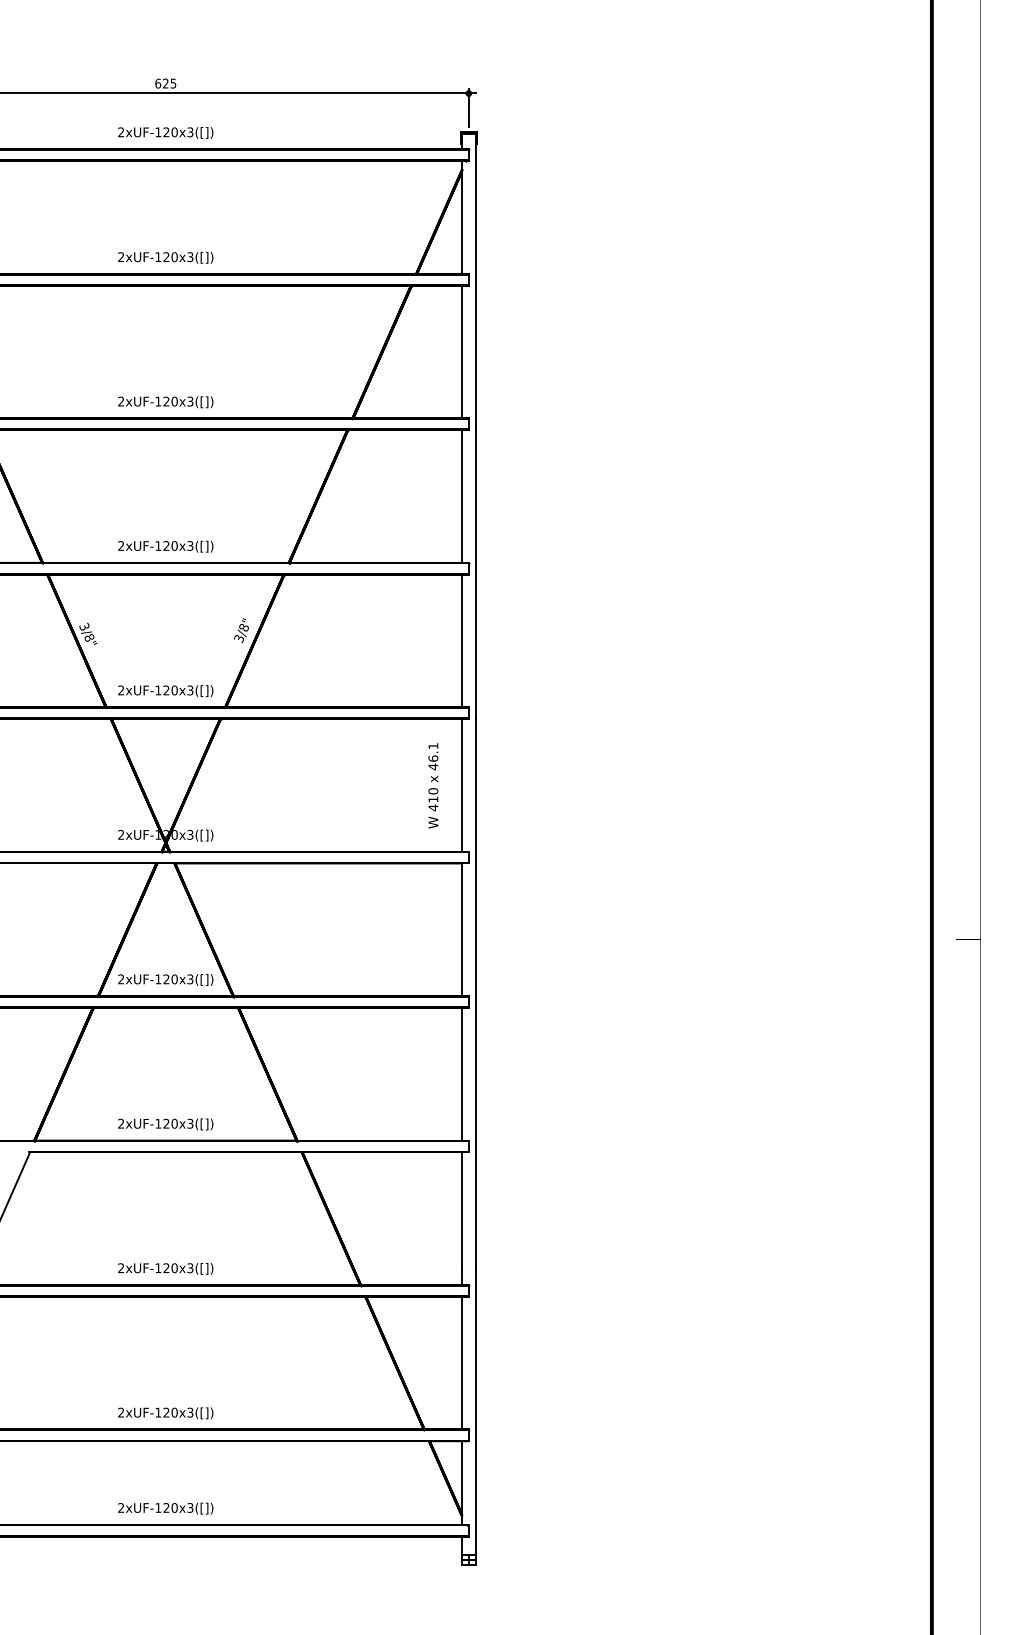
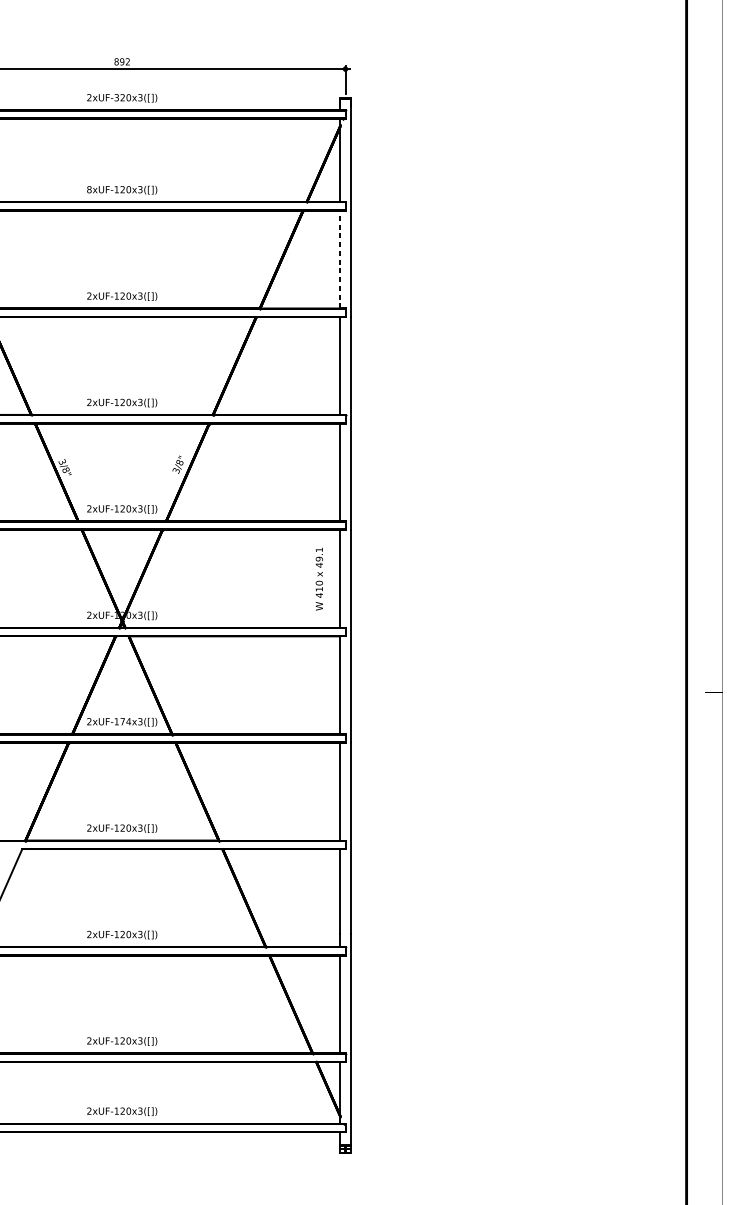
text: (165, 83) -> (122, 61), 625 -> 892
text: (158, 132) -> (116, 97), 2xUF-120x3([]) -> 2xUF-320x3([])
text: (121, 257) -> (89, 189), 2xUF-120x3([]) -> 8xUF-120x3([])
line: (462, 347) -> (340, 256), solid -> dashed
text: (433, 758) -> (319, 559), 46.1 -> 49.1
text: (170, 979) -> (125, 721), 2xUF-120x3([]) -> 2xUF-174x3([])

